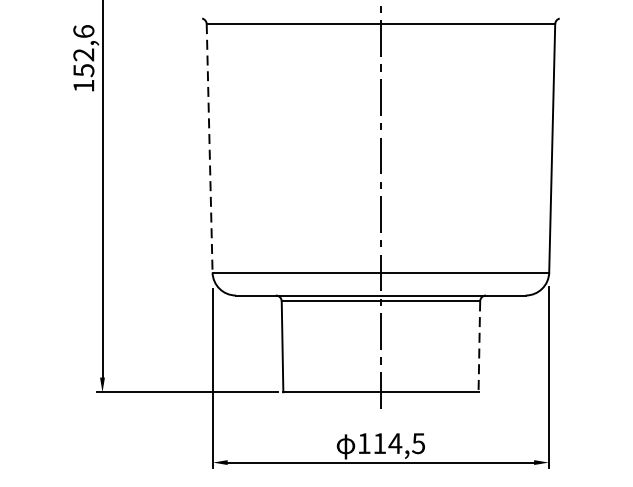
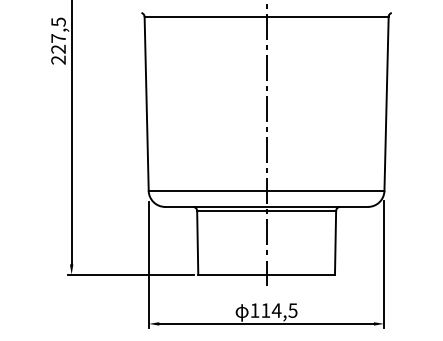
text: (83, 57) -> (58, 40), 152,6 -> 227,5
line: (209, 149) -> (146, 104), dashed -> solid
line: (479, 346) -> (335, 242), dashed -> solid

